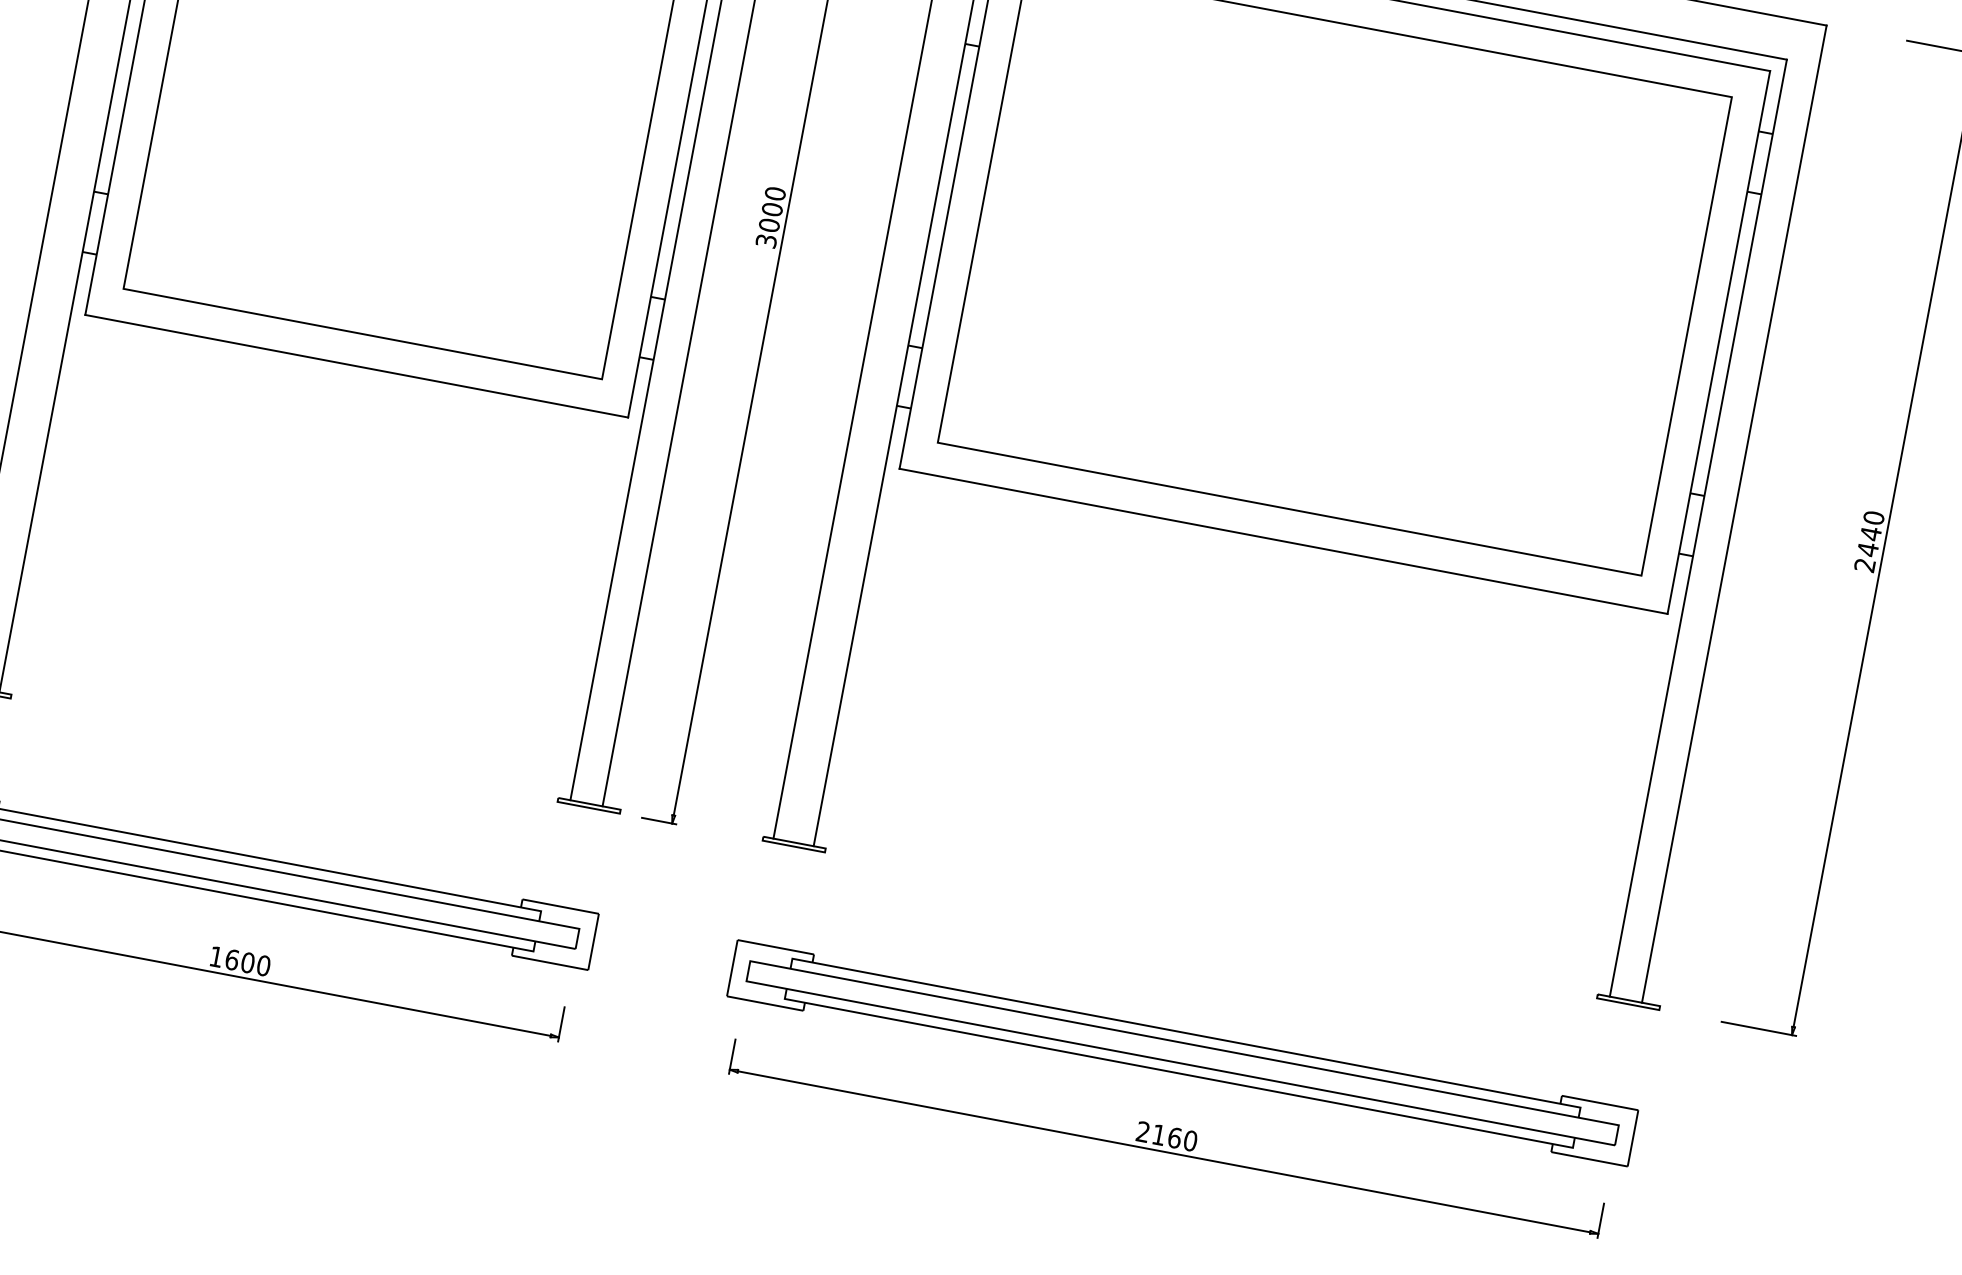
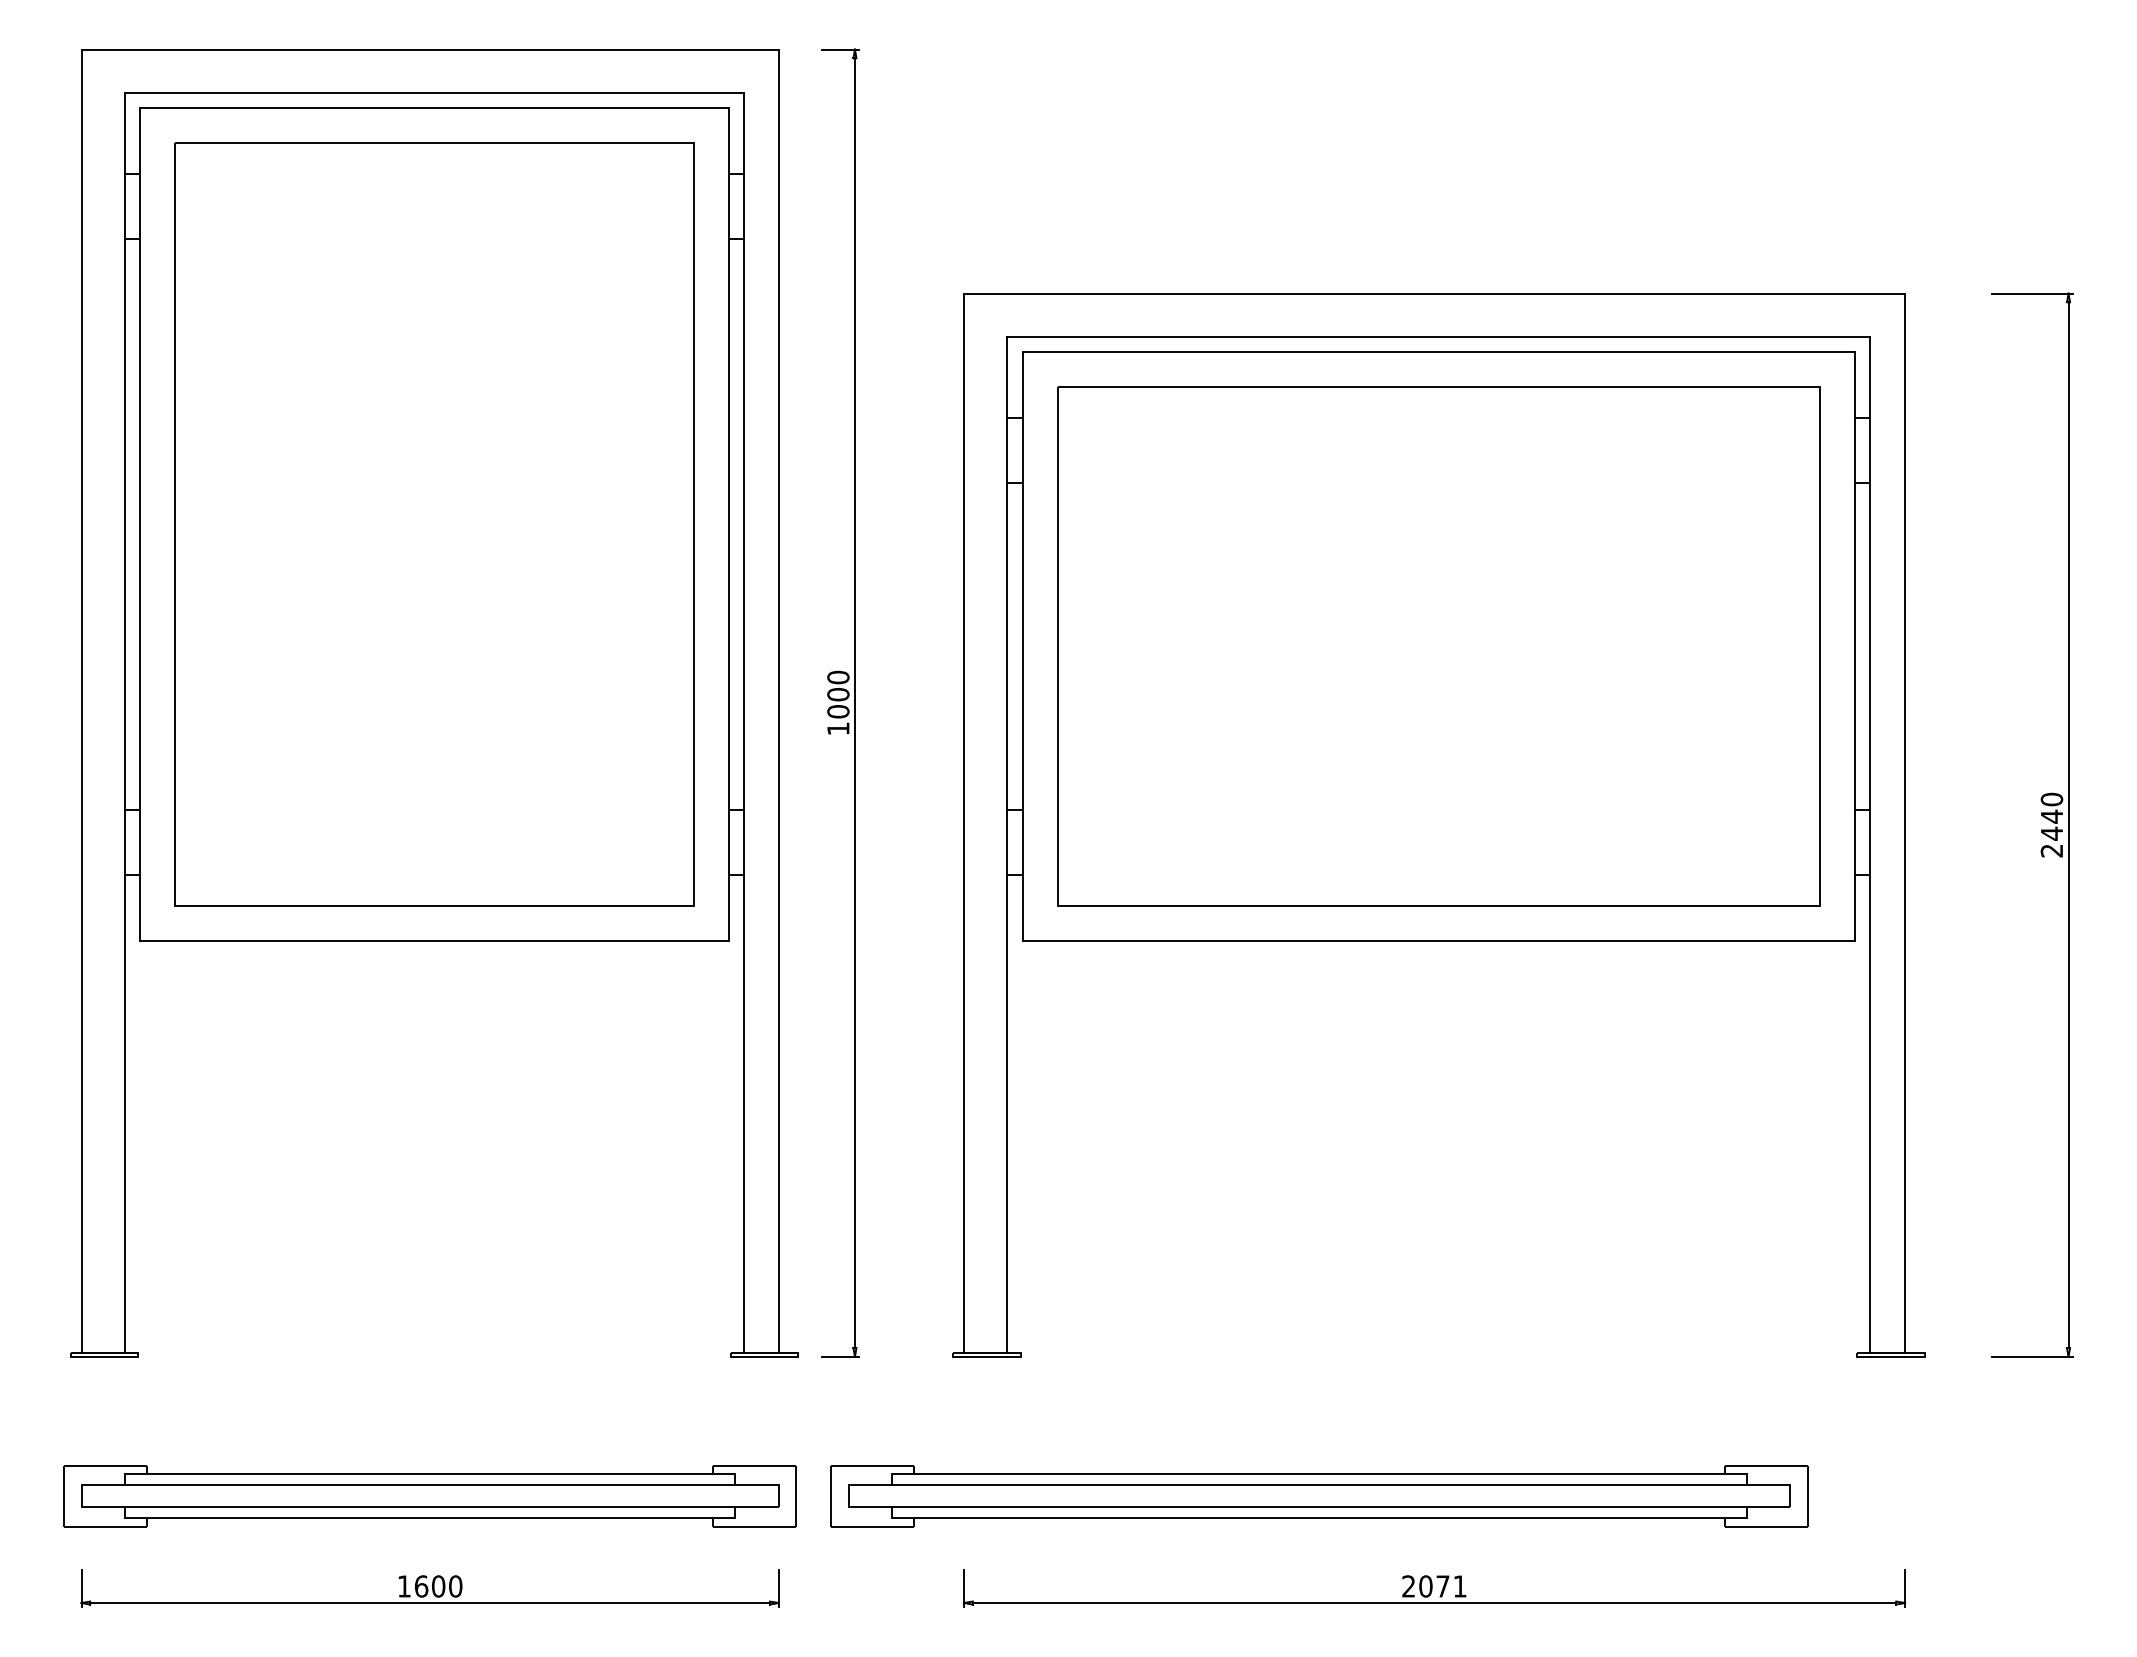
text: (766, 240) -> (838, 728), 3000 -> 1000
part: (1182, 1053) -> (1319, 1496), moved
text: (1174, 1137) -> (1442, 1586), 2160 -> 2071

